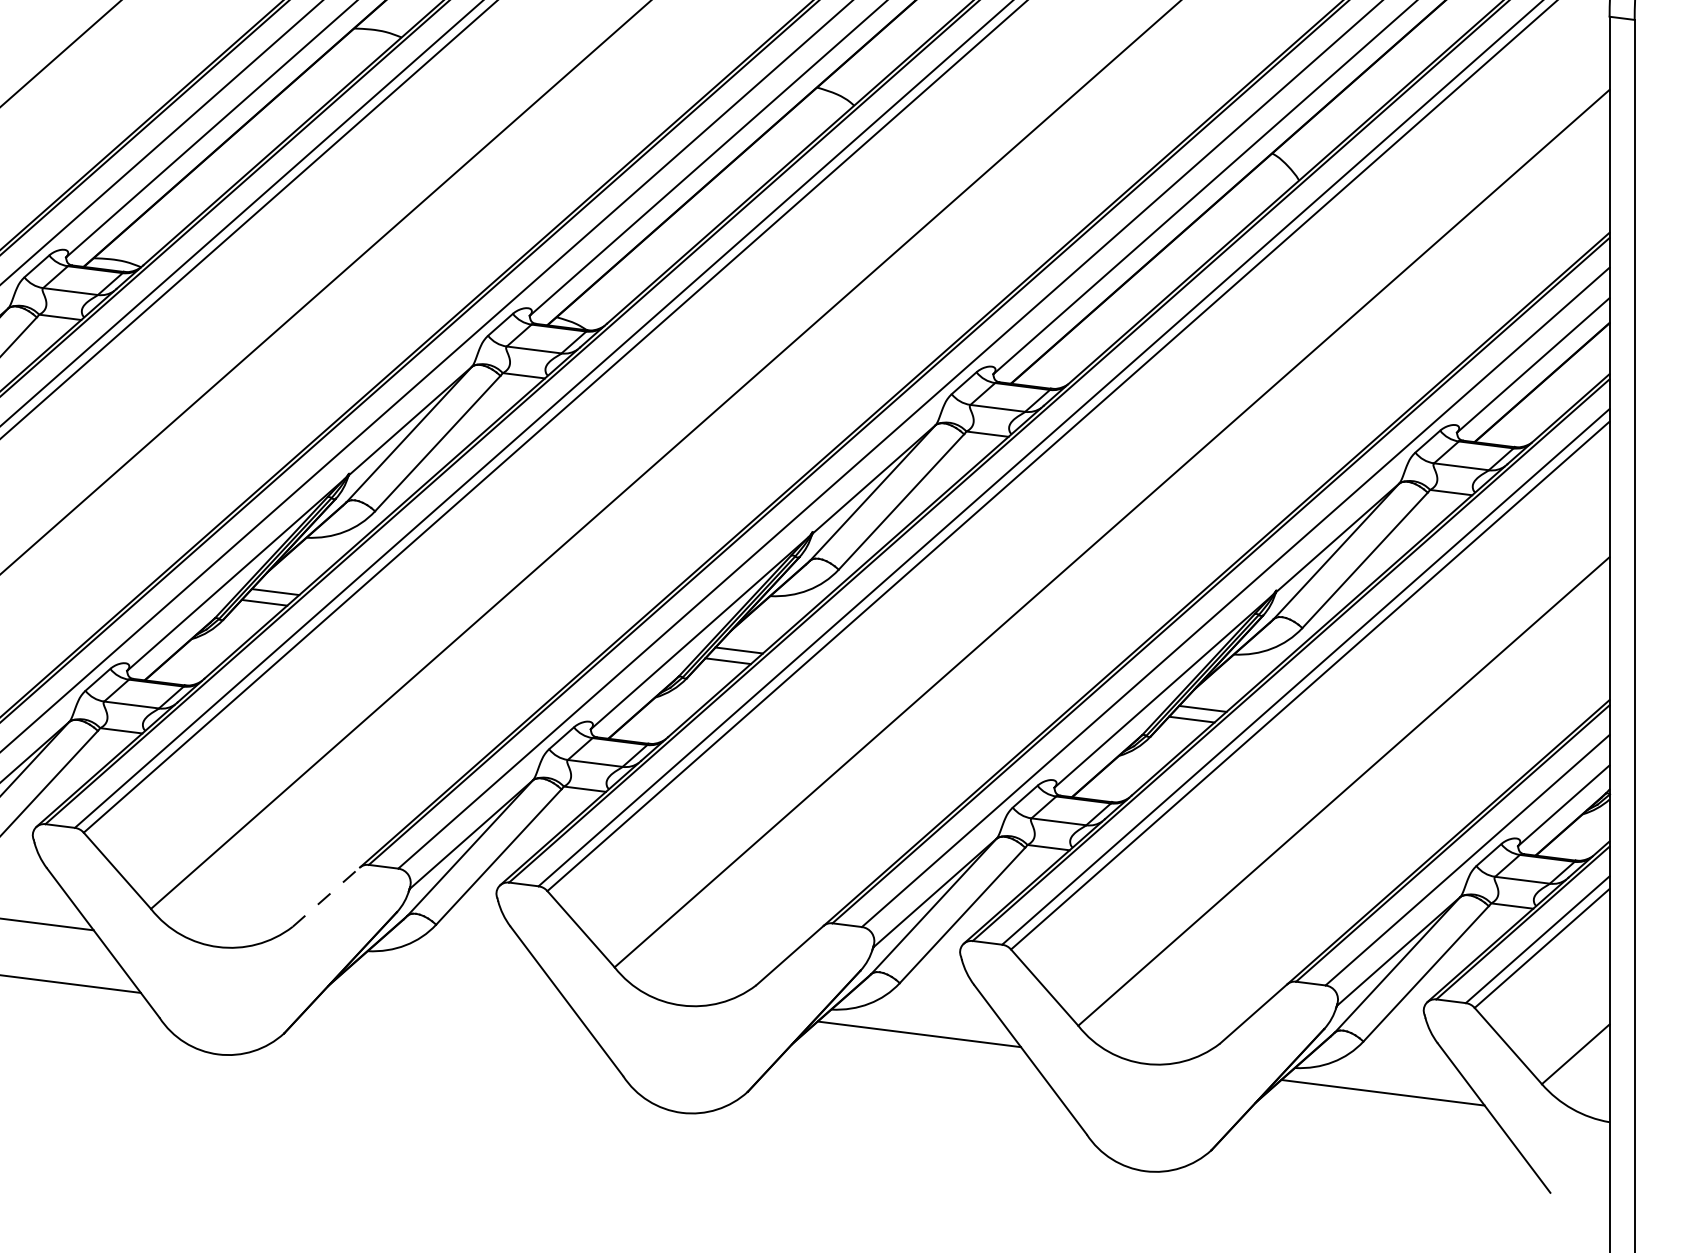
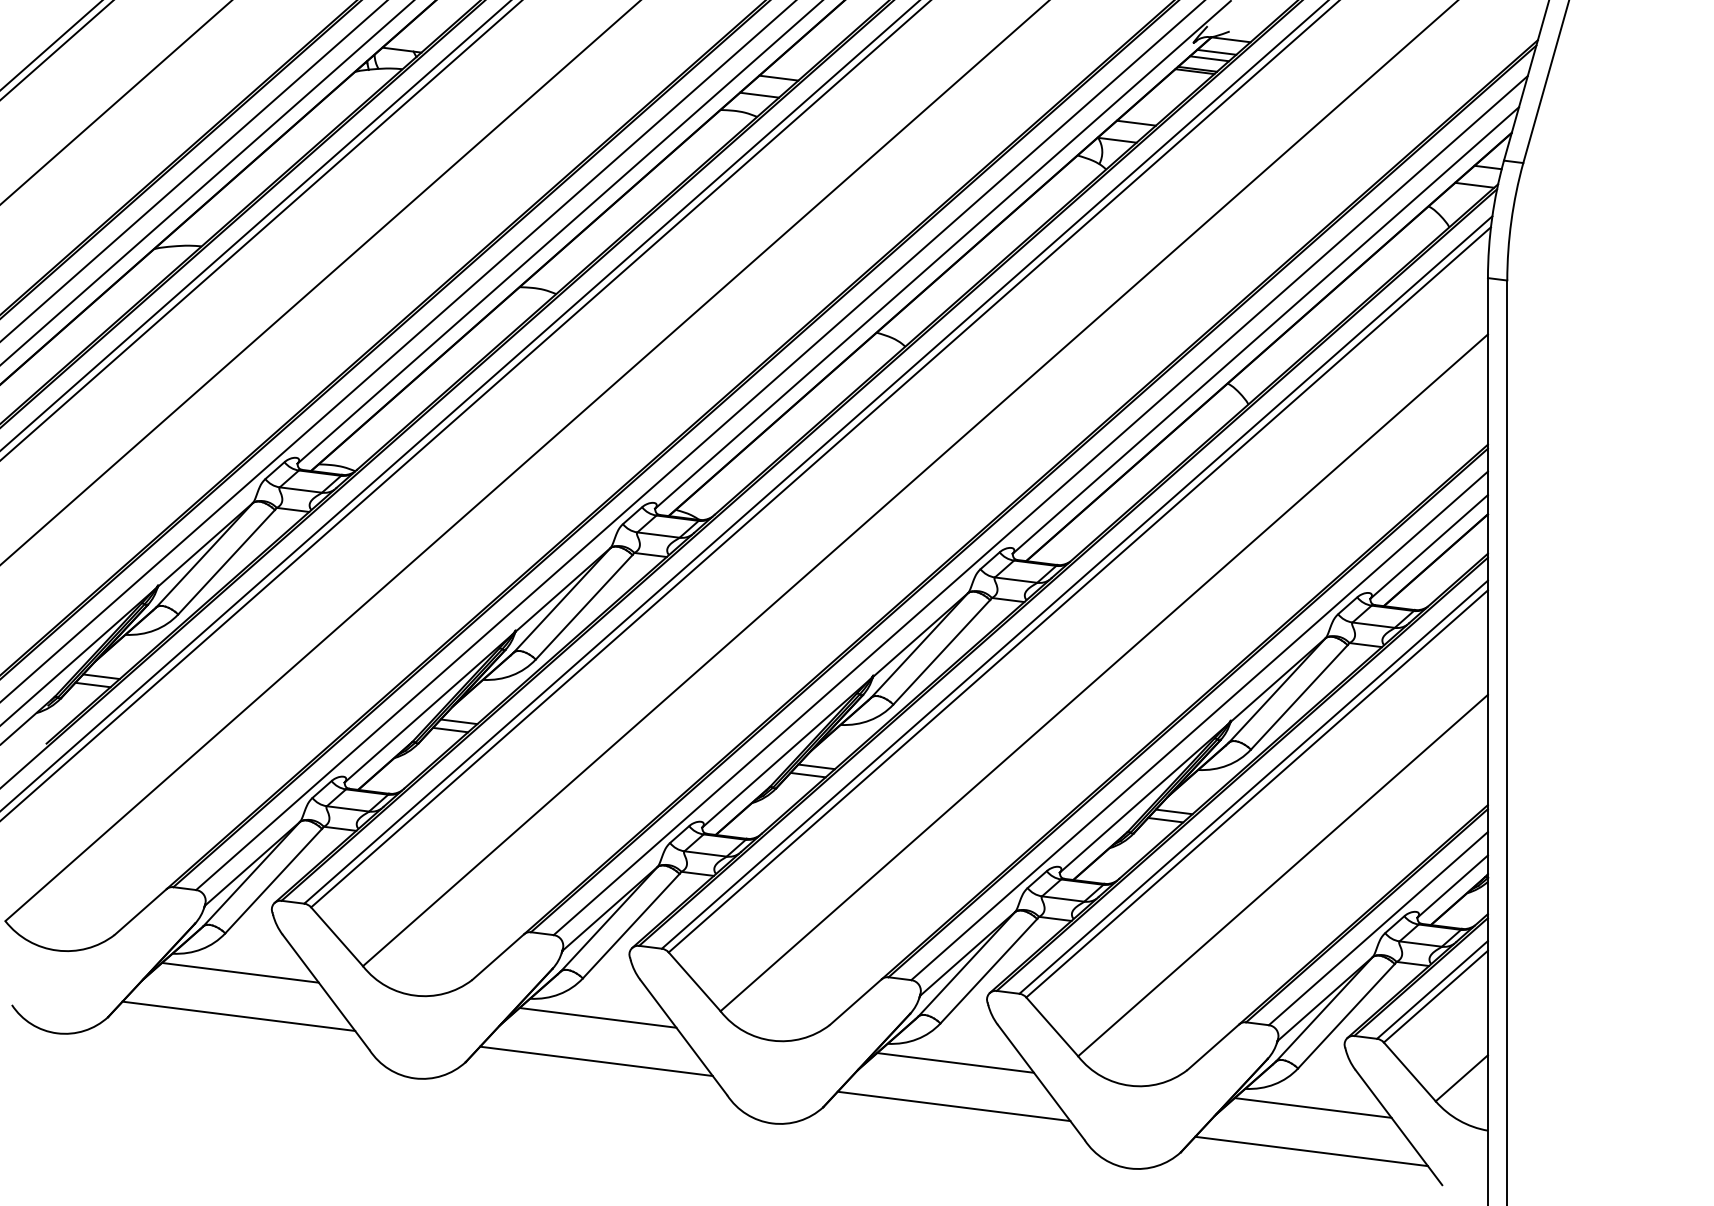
line: (326, 897) -> (498, 957), dashed -> solid
line: (455, 975) -> (597, 1017), added
line: (453, 1032) -> (596, 1061), added
line: (916, 1090) -> (953, 1106), added
line: (1380, 1149) -> (1311, 1151), added

